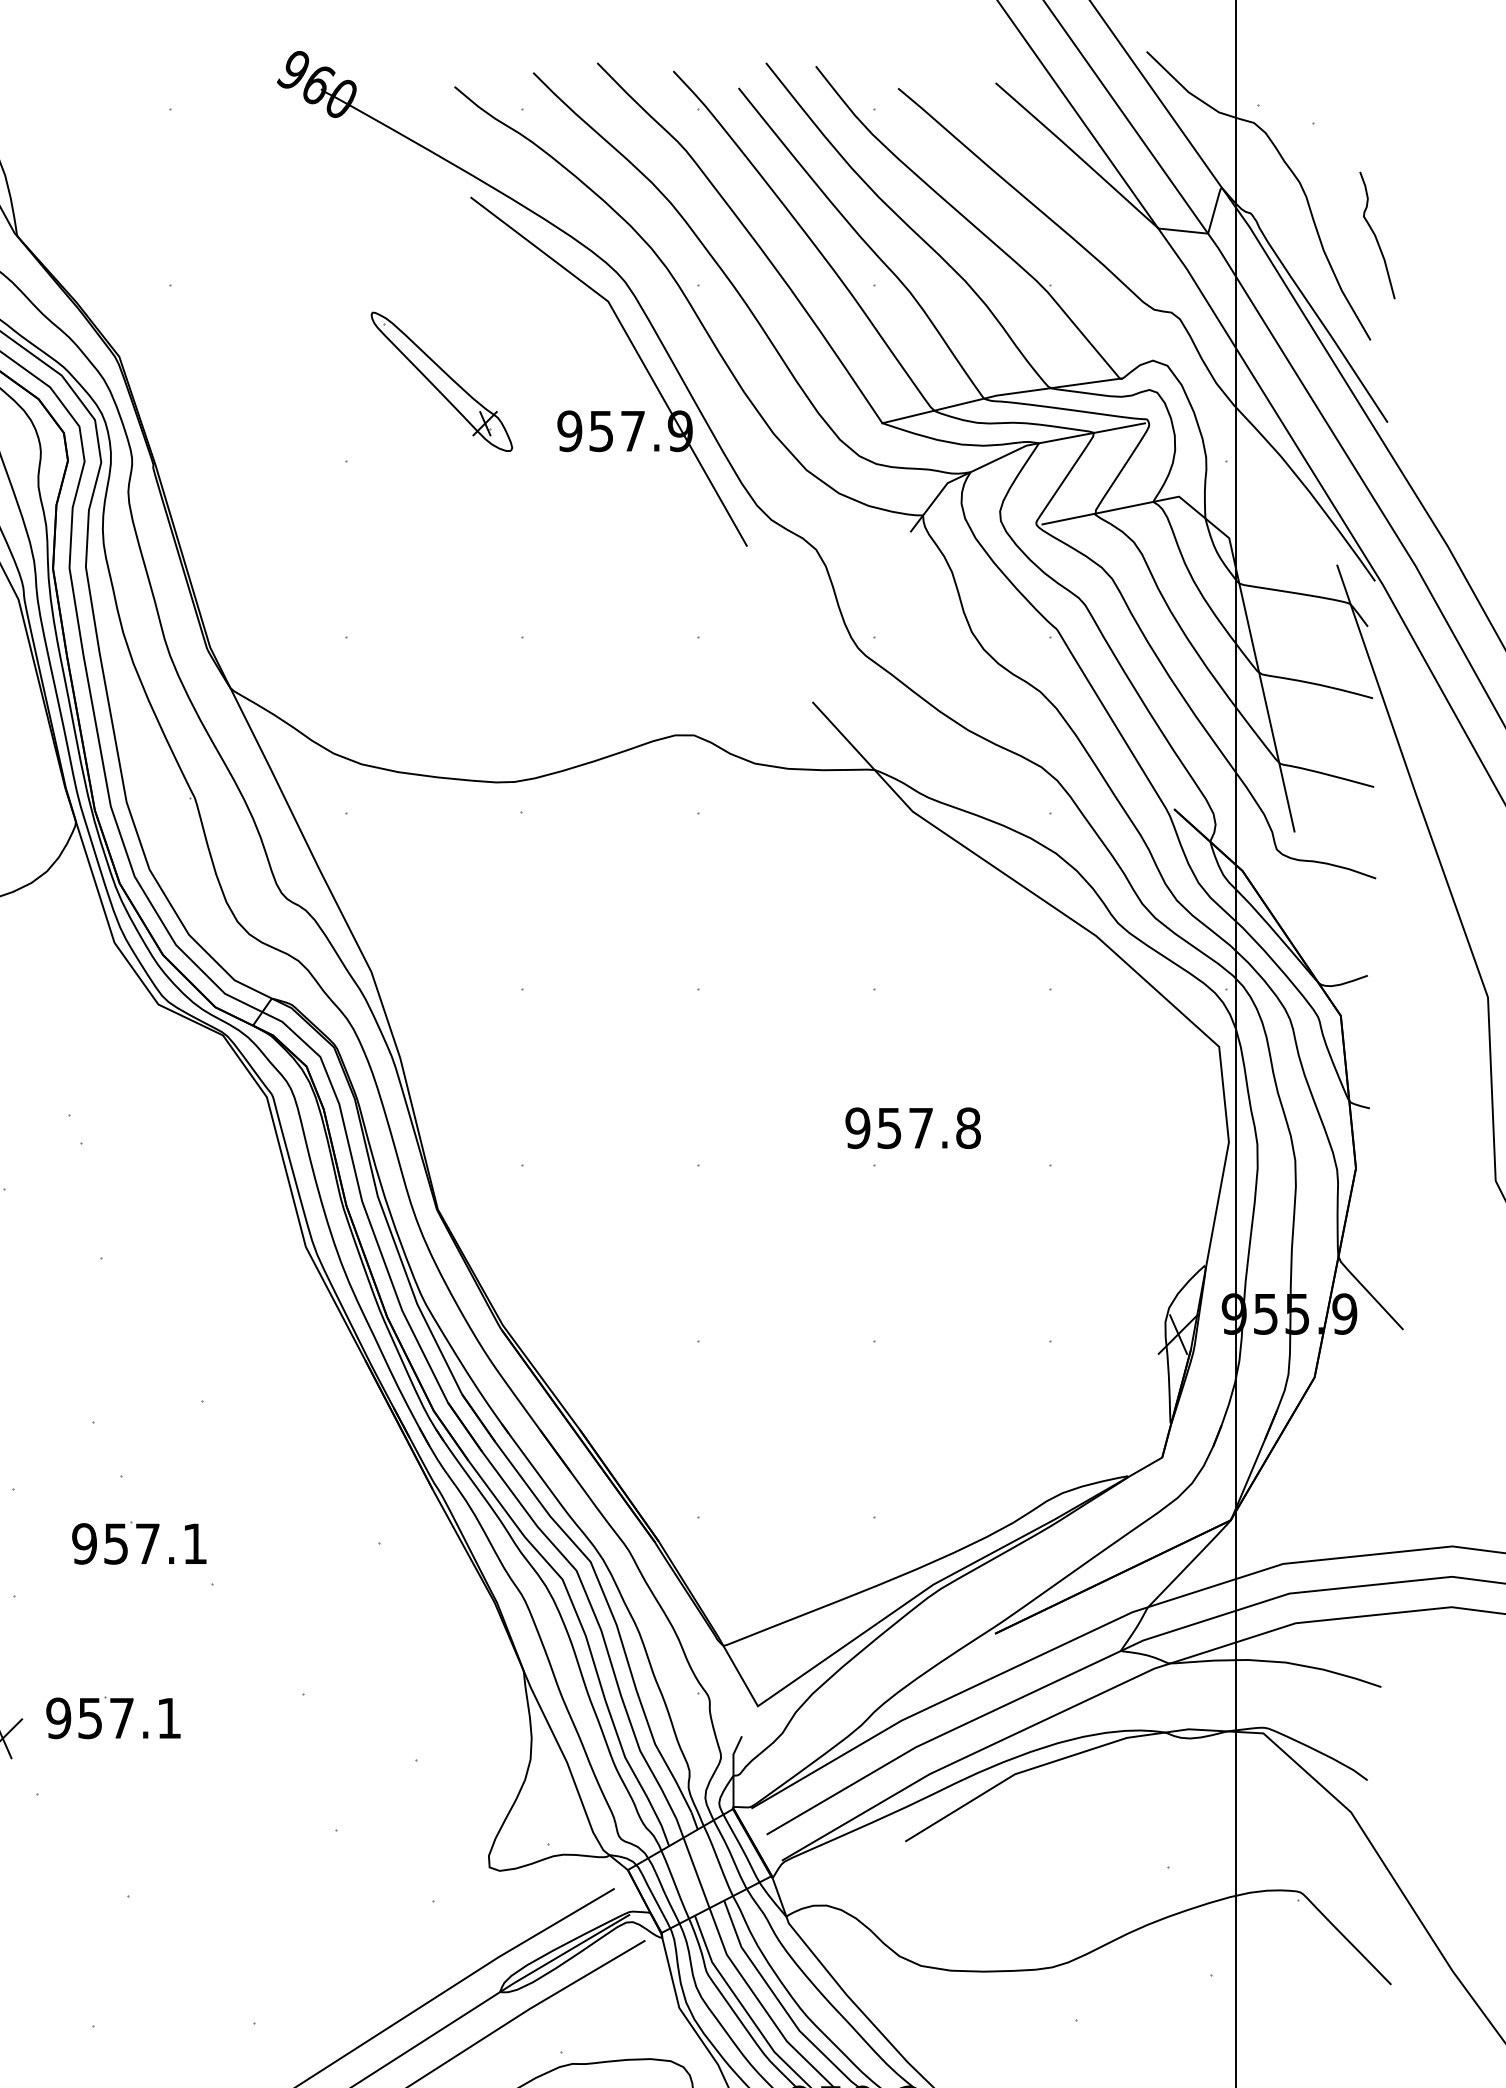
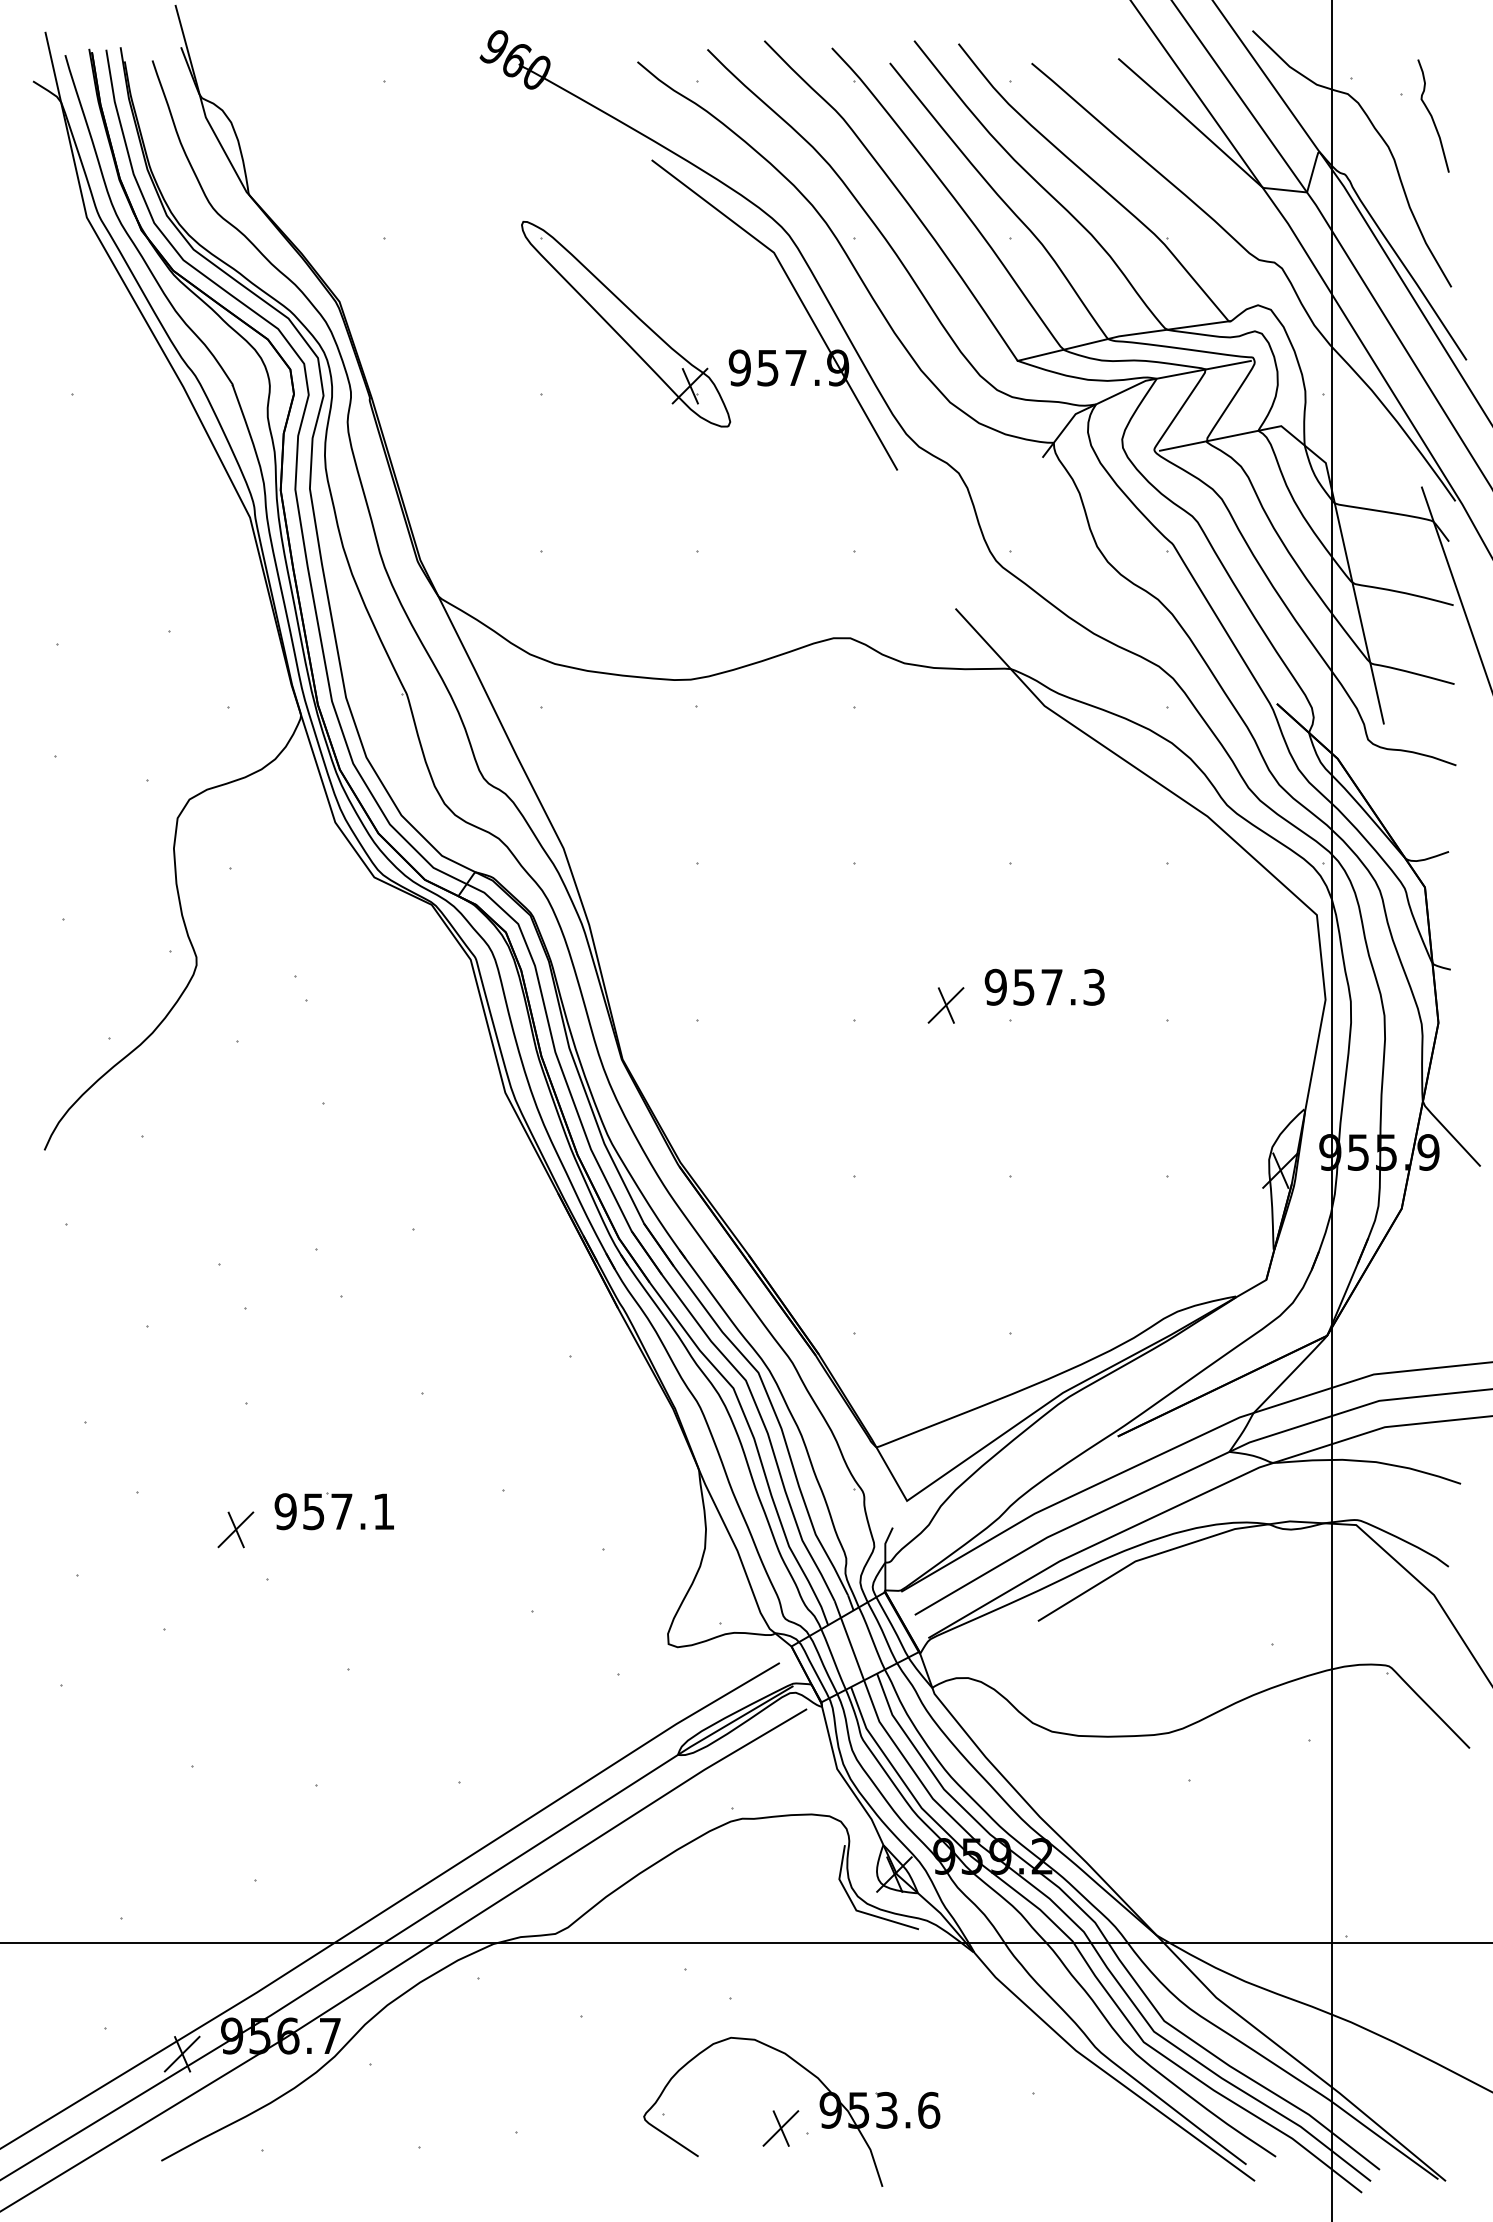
curve: (1376, 234) -> (1432, 115), moved
part: (442, 381) -> (626, 323), size x1.67
text: (968, 1128) -> (1094, 987), 957.8 -> 957.3
part: (801, 1148) -> (945, 1005), added
part: (147, 1545) -> (364, 1358), removed

